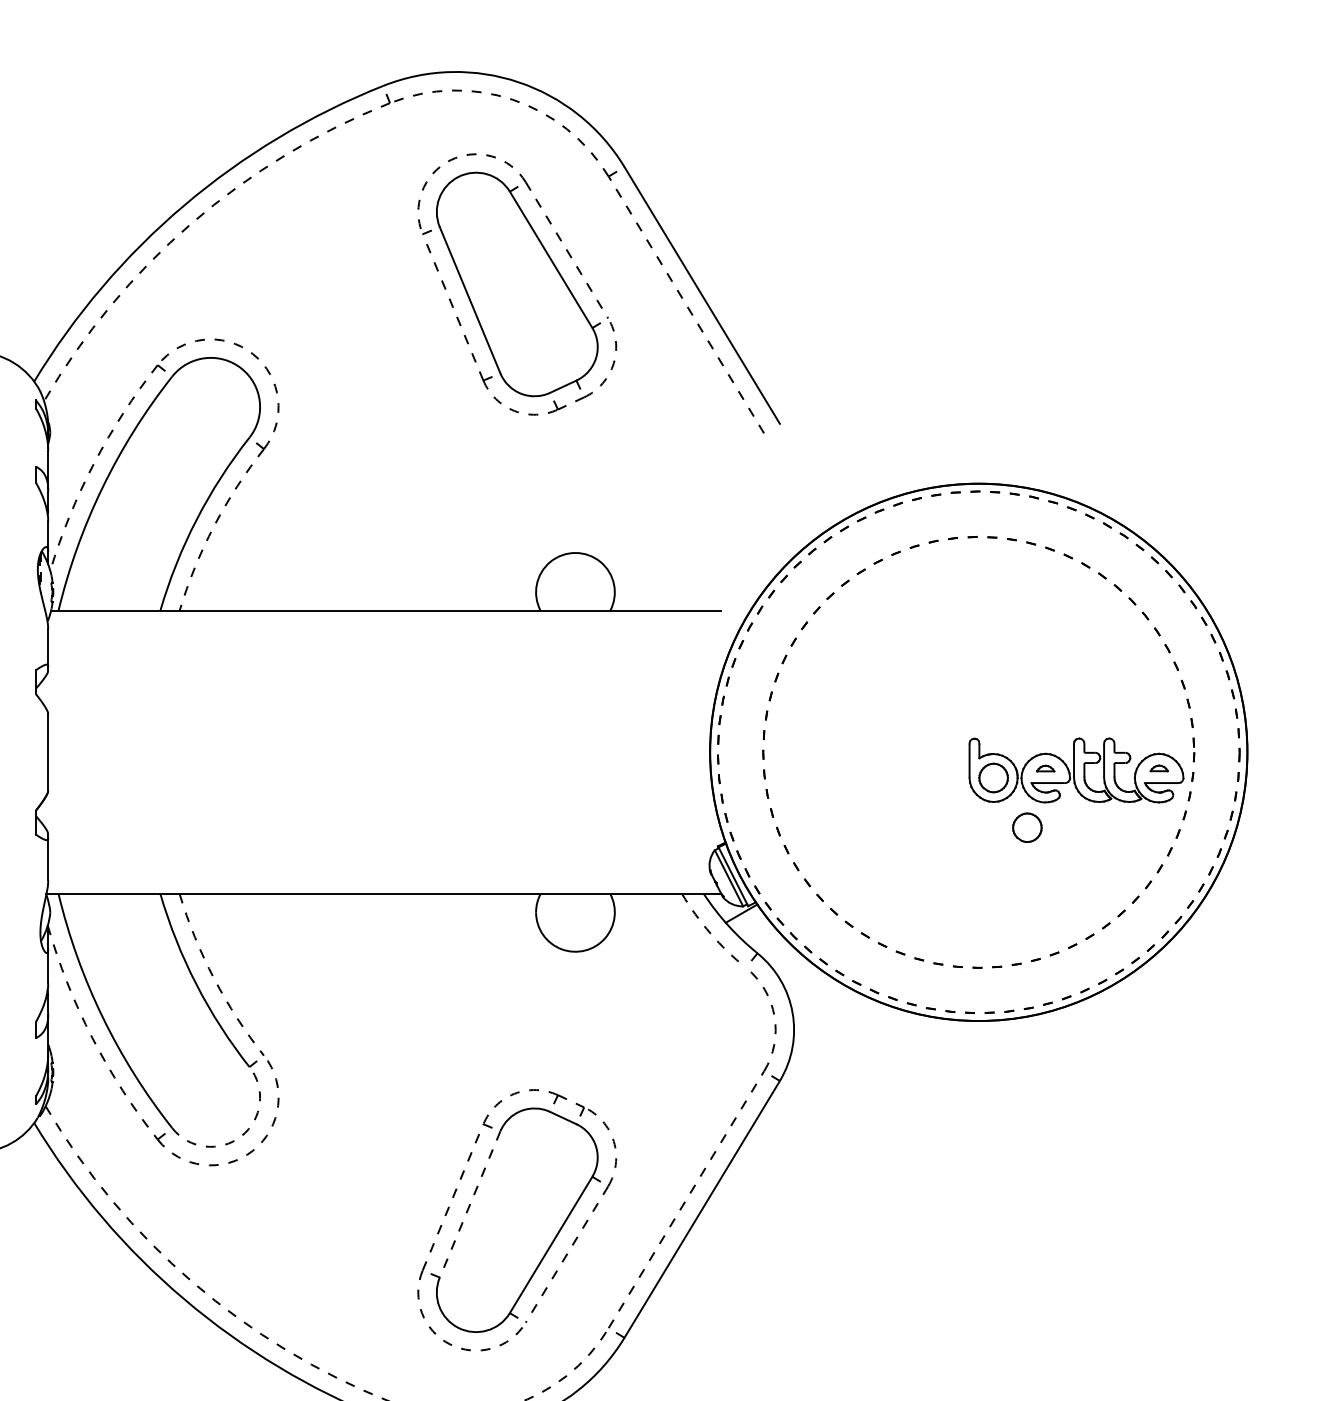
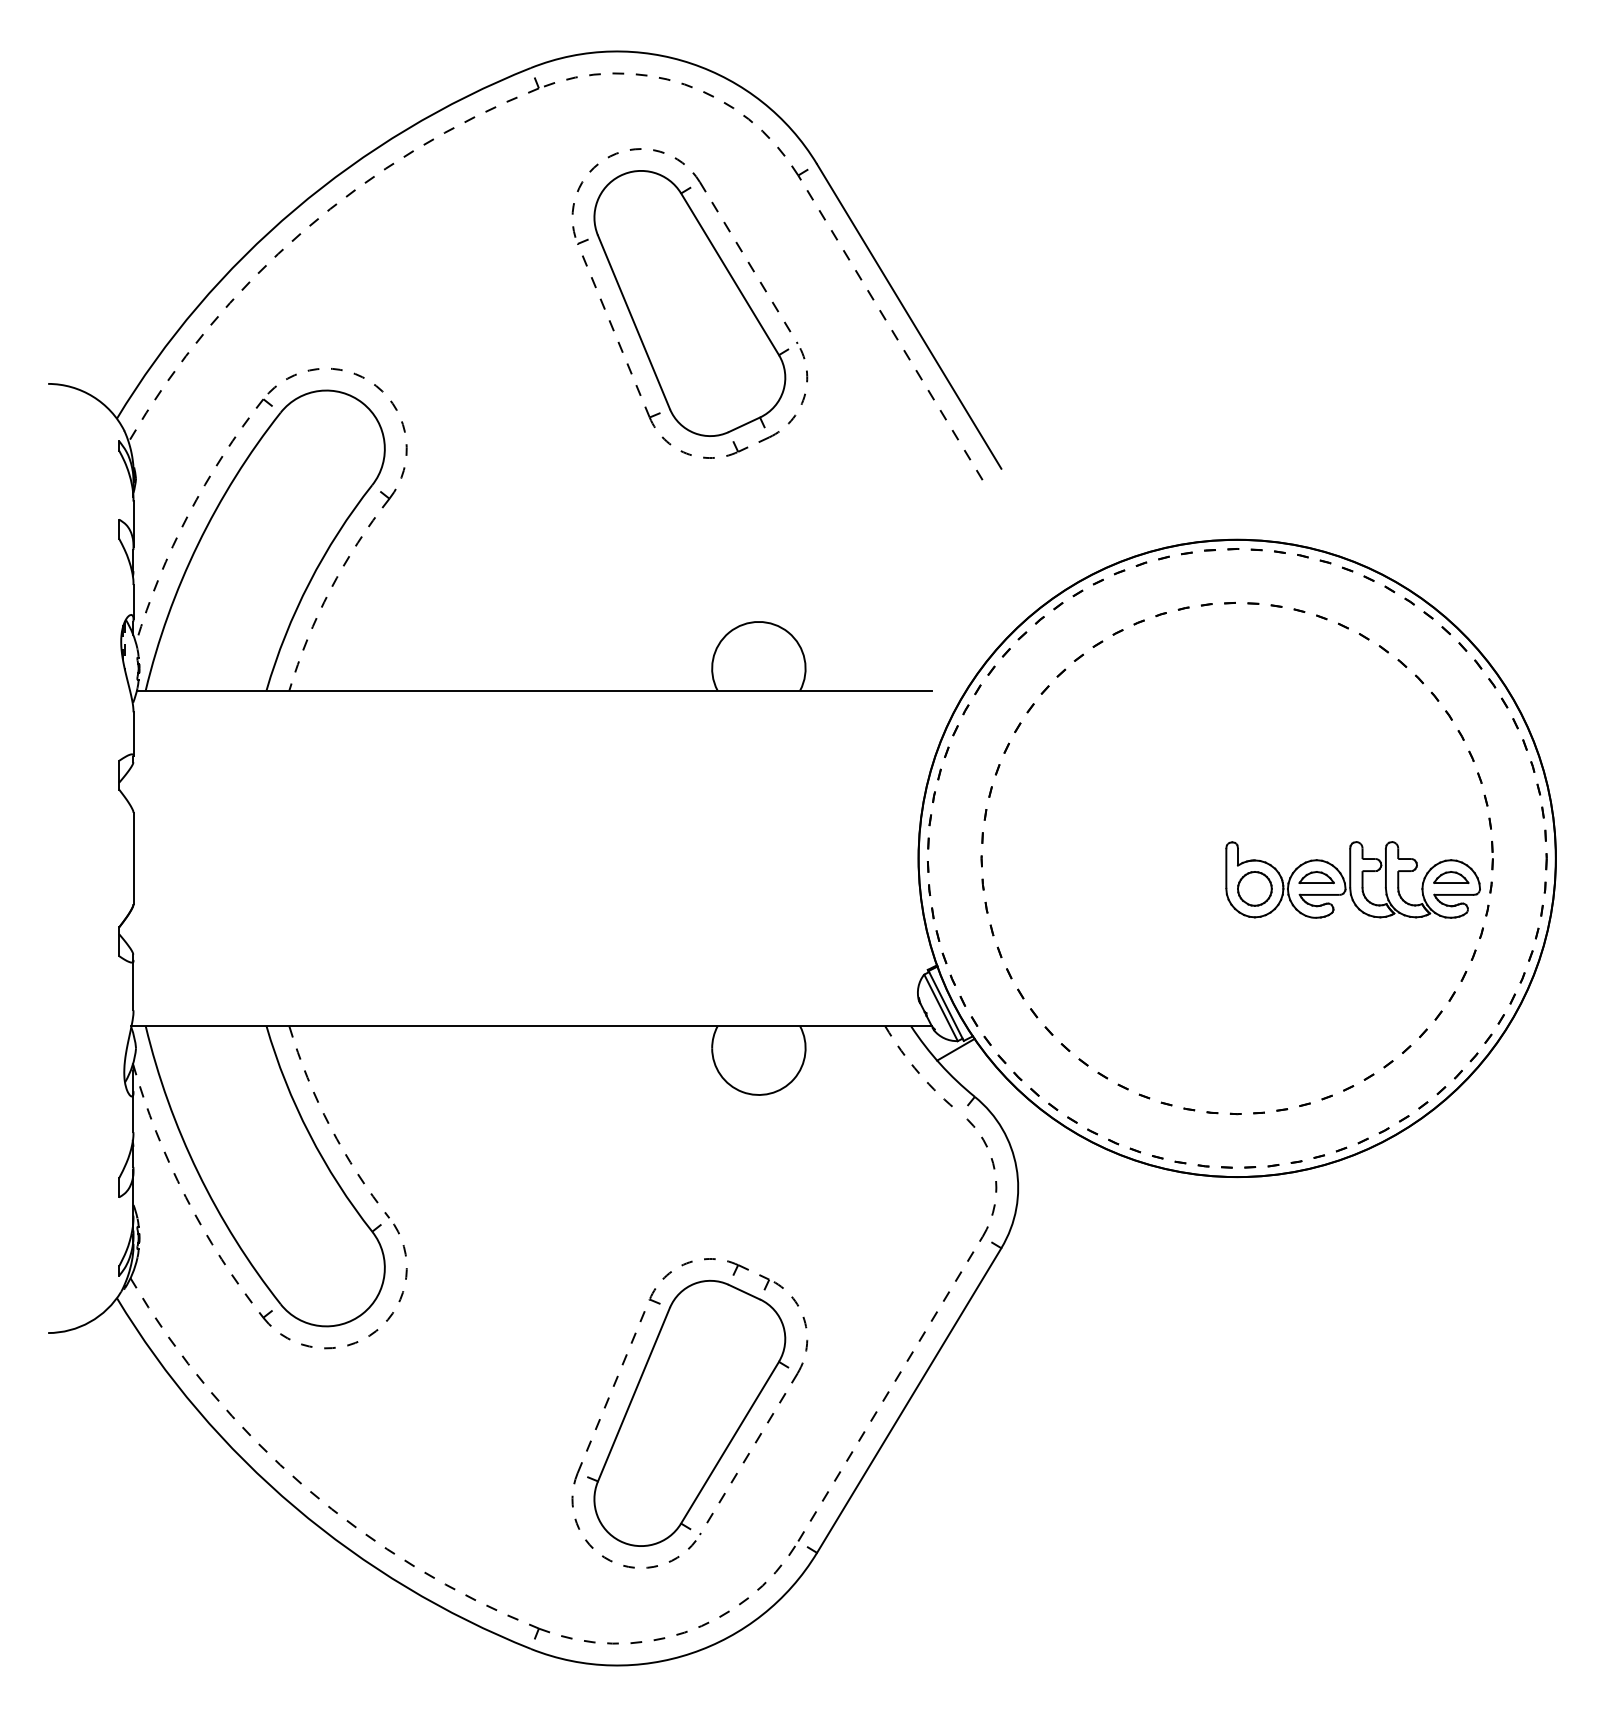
part: (1045, 768) -> (1316, 877), size x1.67
part: (1159, 768) -> (1451, 877), size x1.67
part: (1027, 827) -> (1294, 947), removed
arc: (241, 1136) -> (362, 1313), dashed -> solid
line: (469, 1204) -> (633, 1394), dashed -> solid

